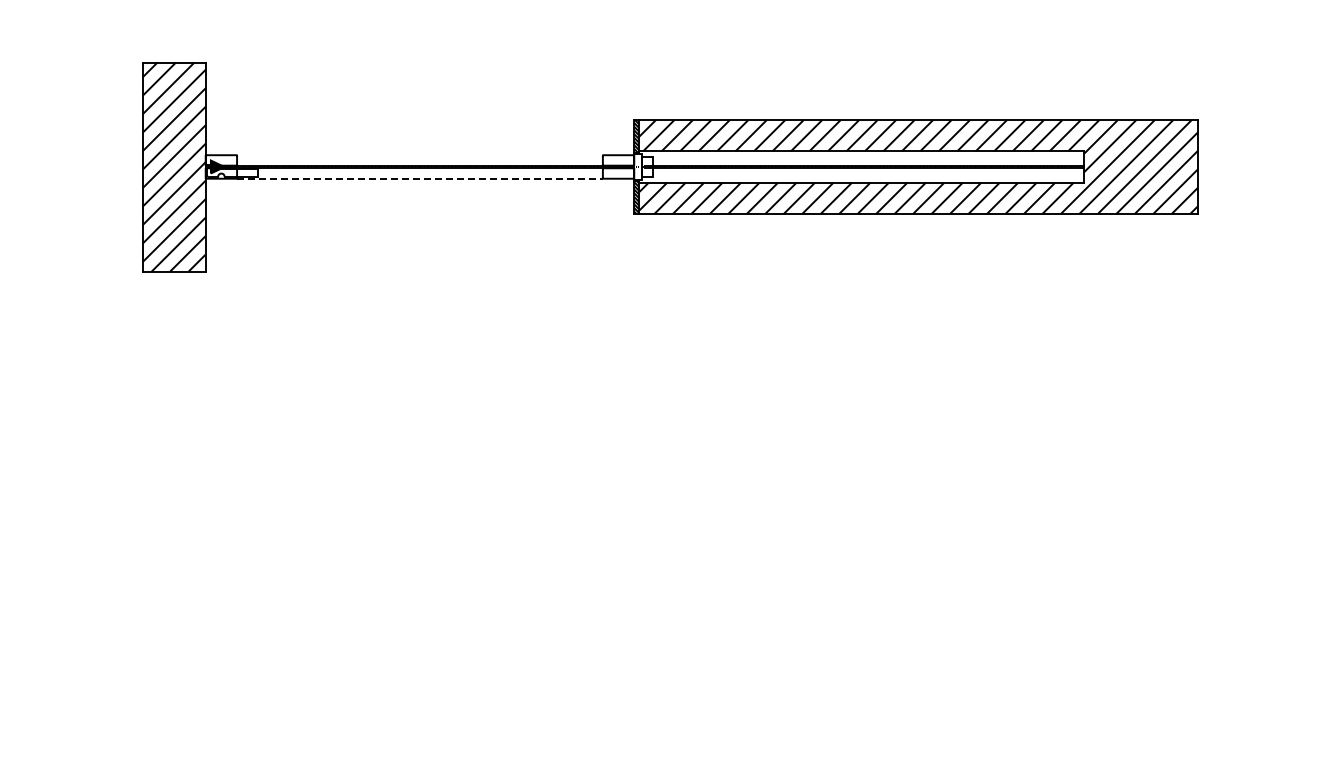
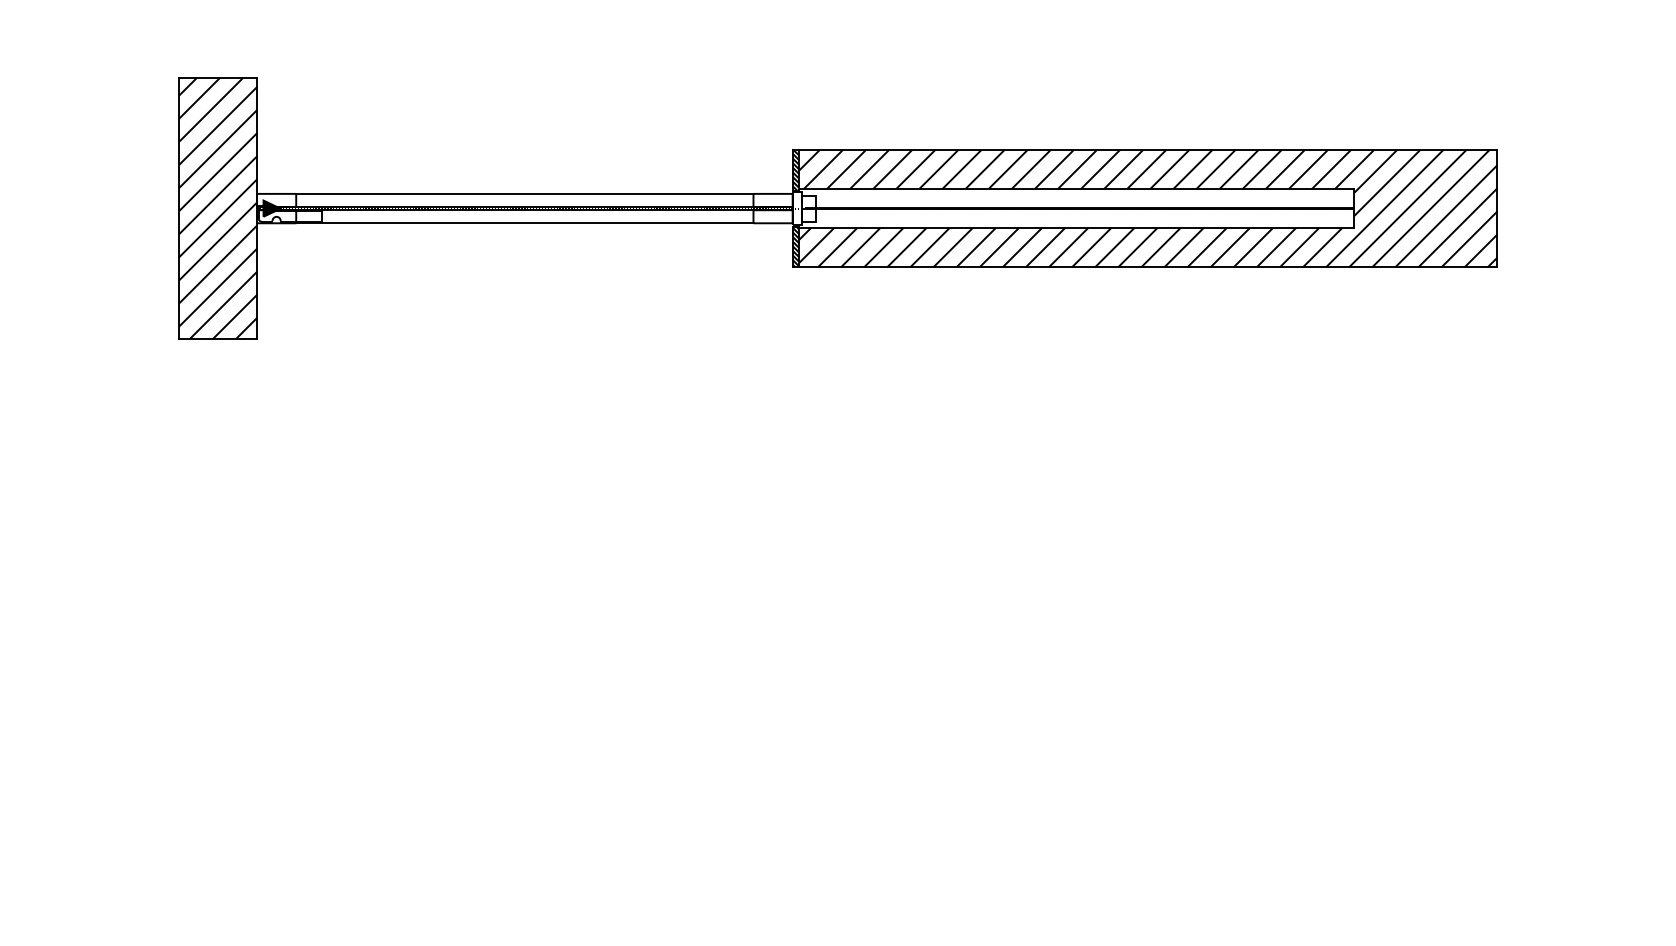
line: (419, 155) -> (524, 194), added
line: (420, 178) -> (525, 223), dashed -> solid

